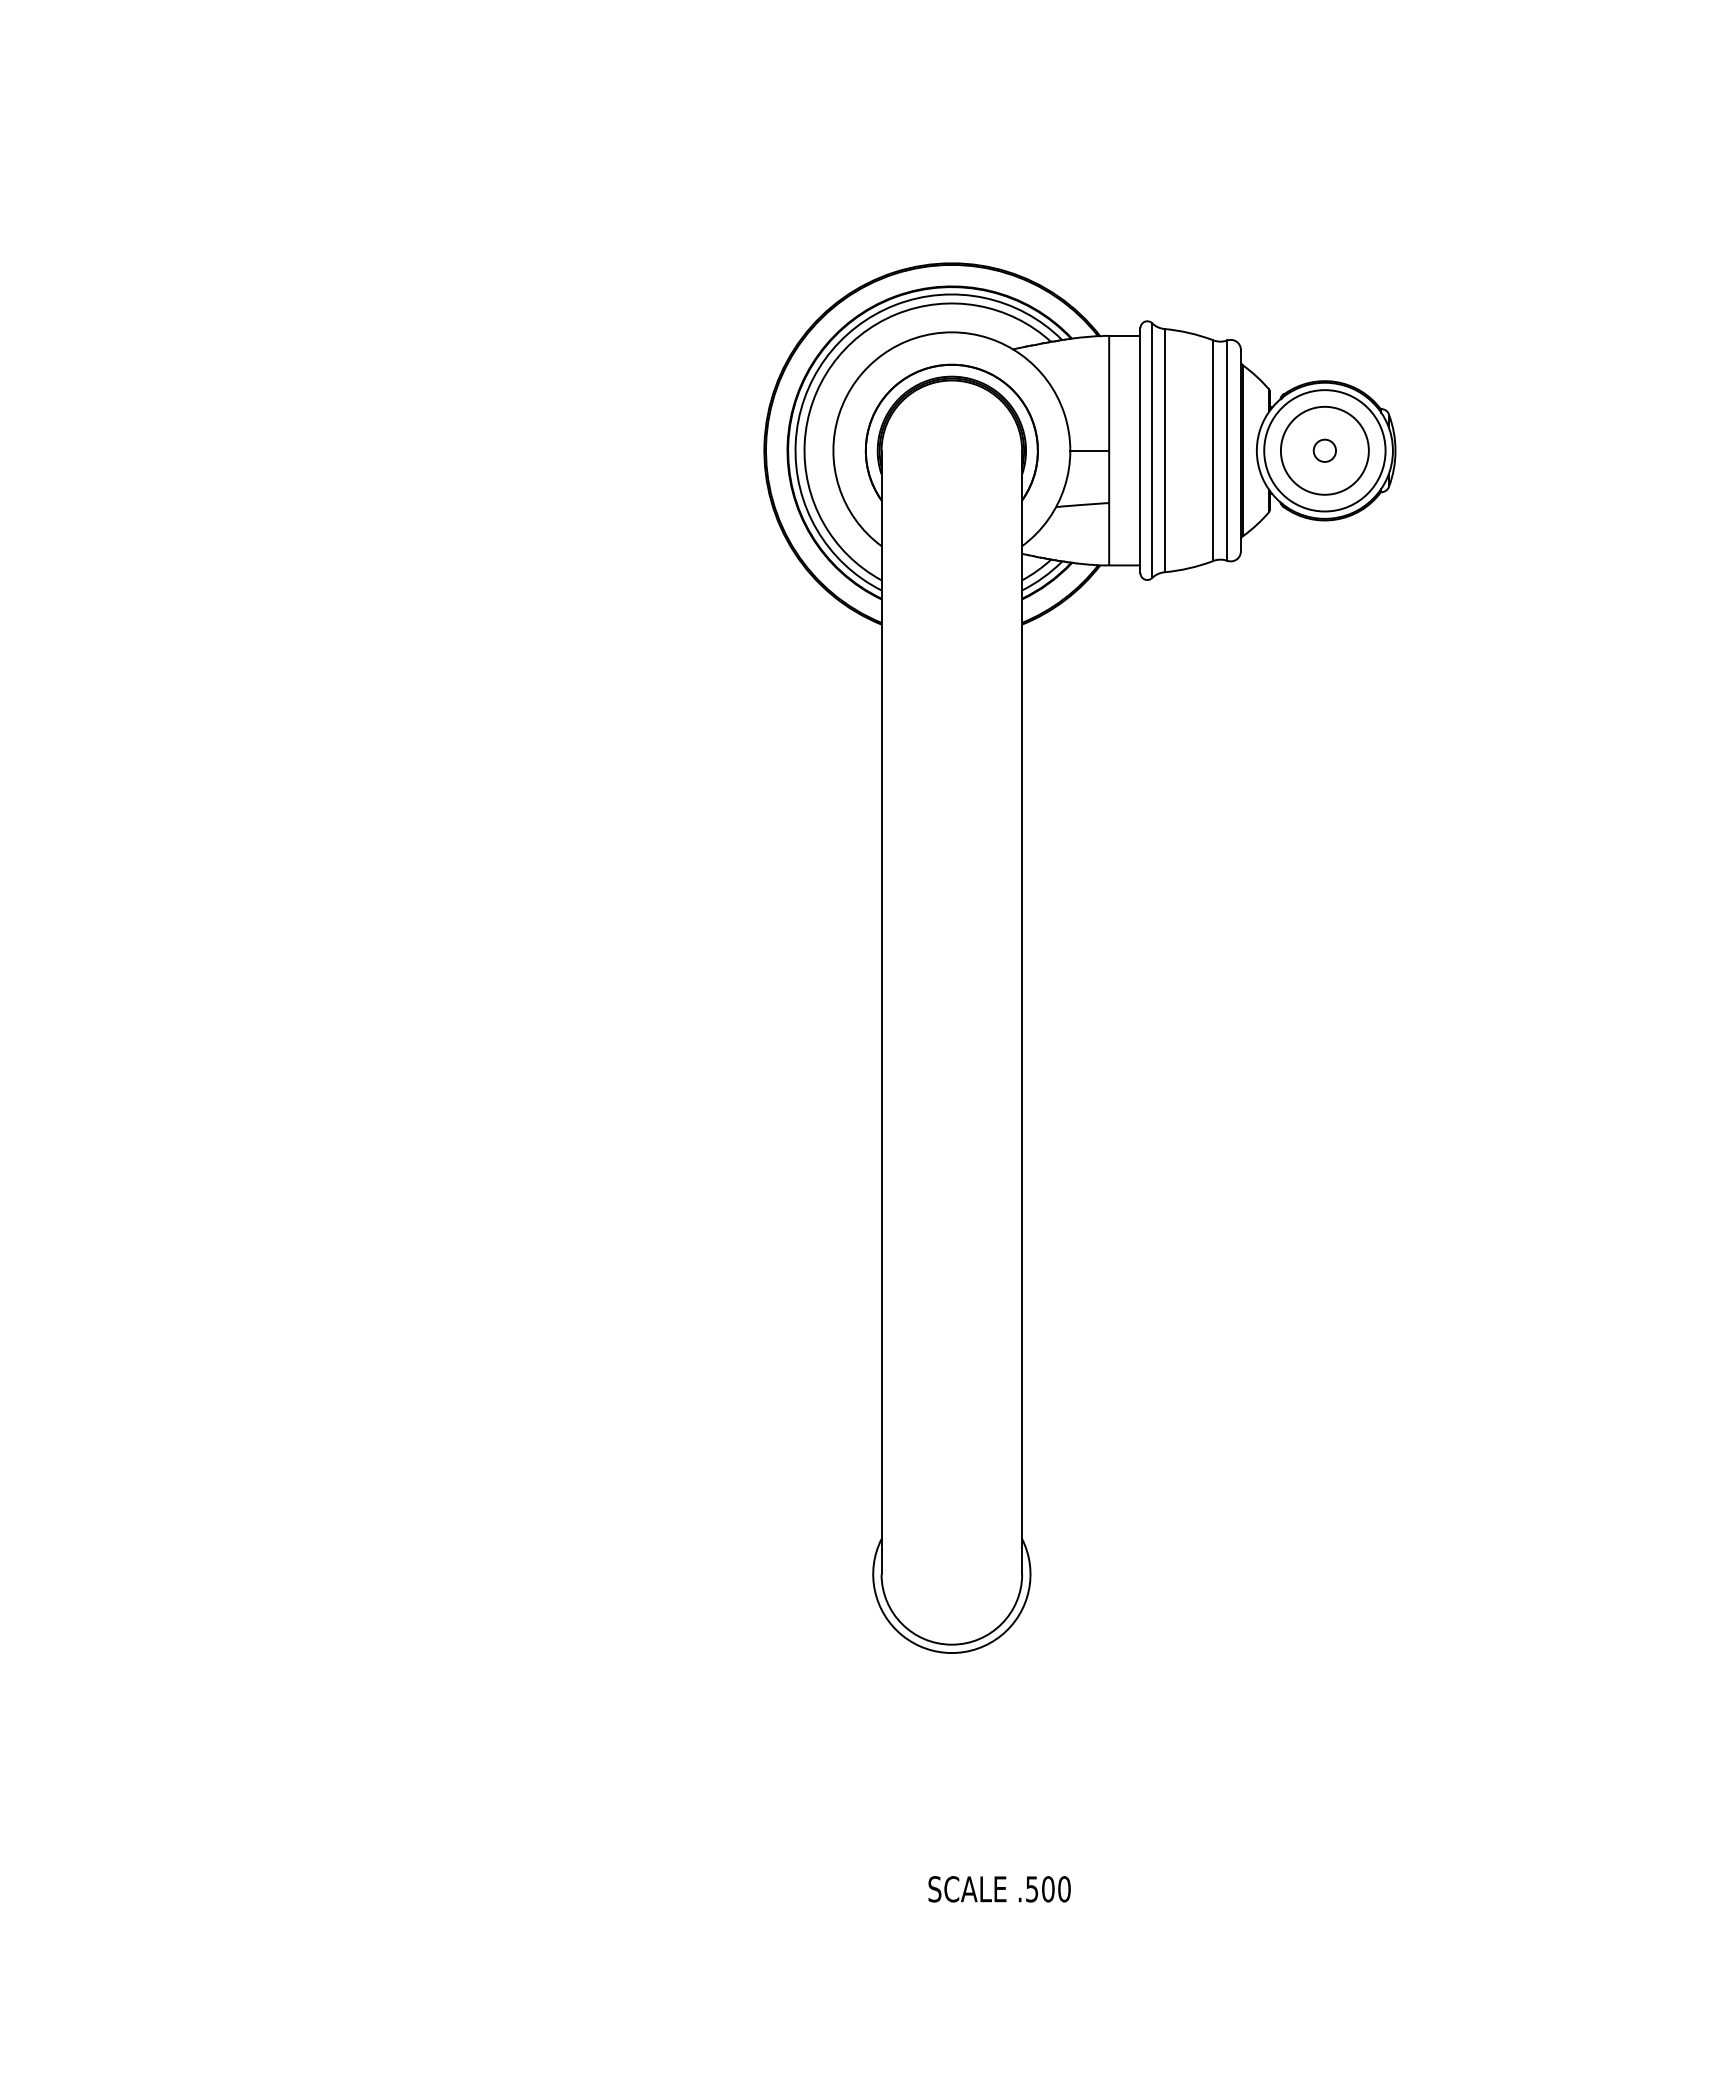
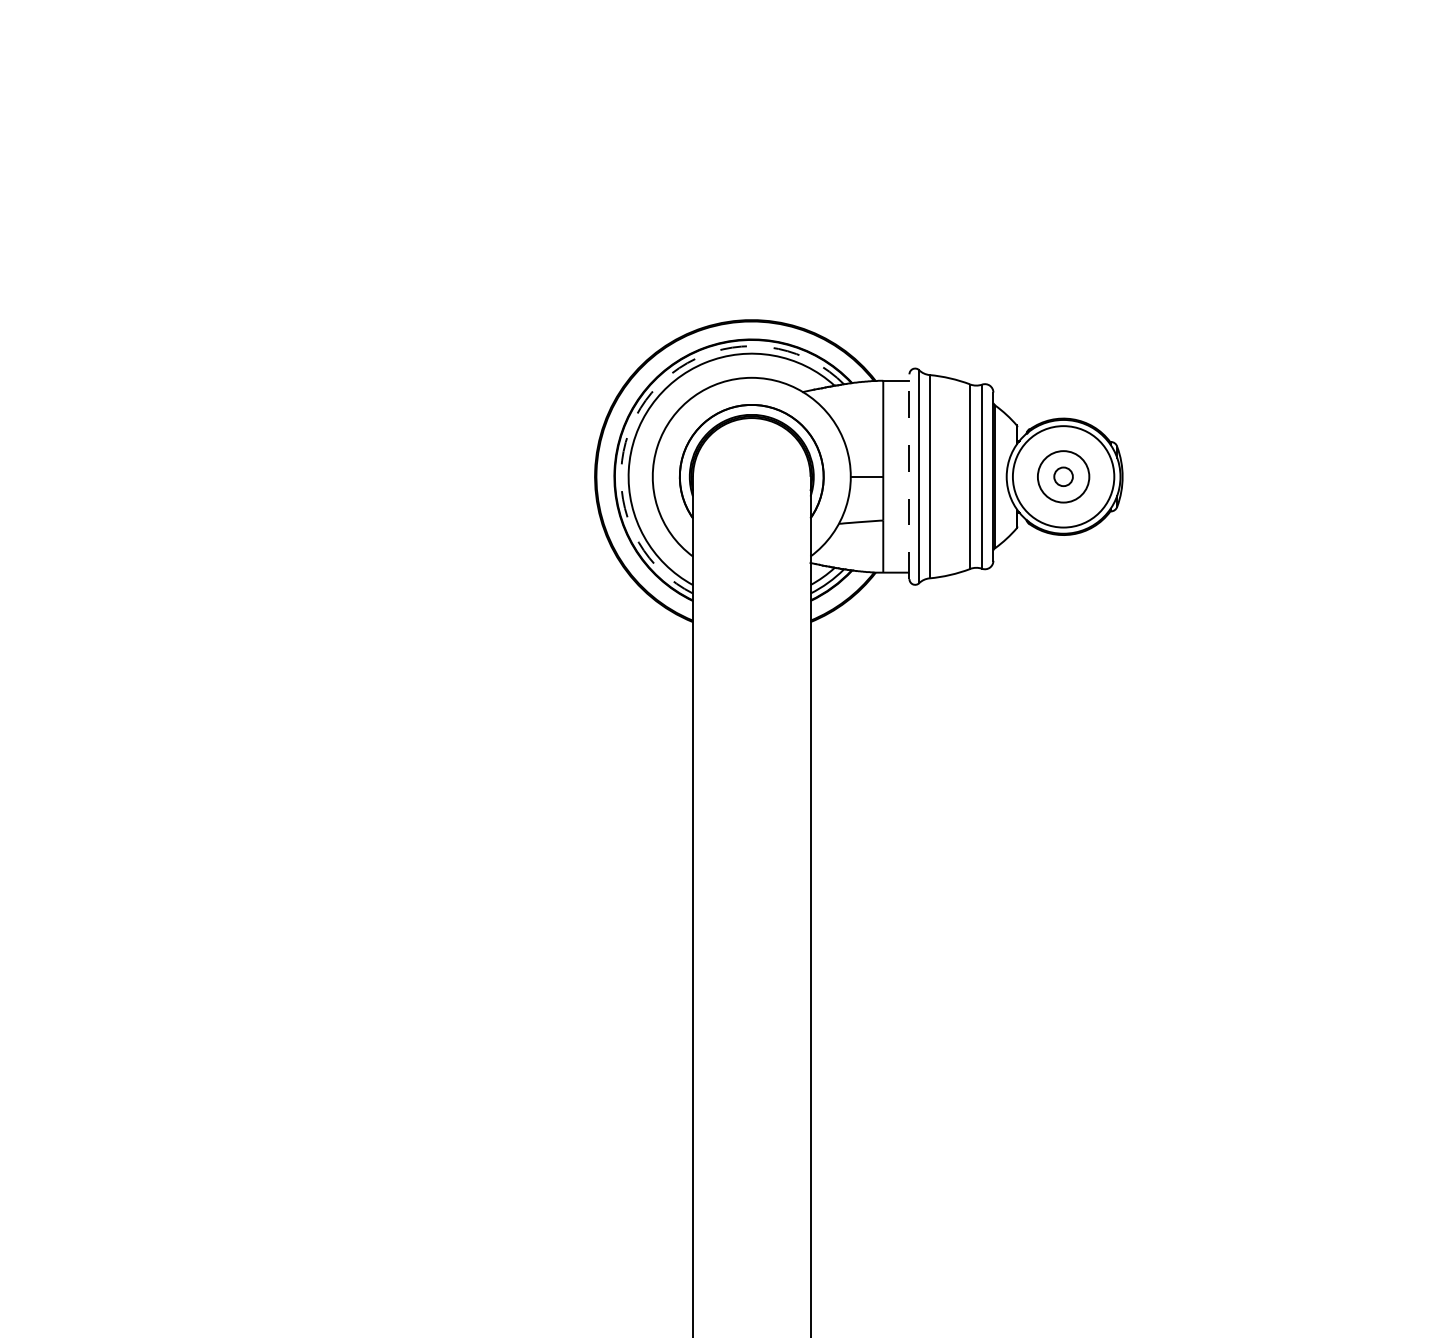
arc: (825, 359) -> (646, 400), solid -> dashed
line: (1140, 450) -> (909, 476), solid -> dashed
circle: (1324, 450) -> (1063, 476), size x0.7

